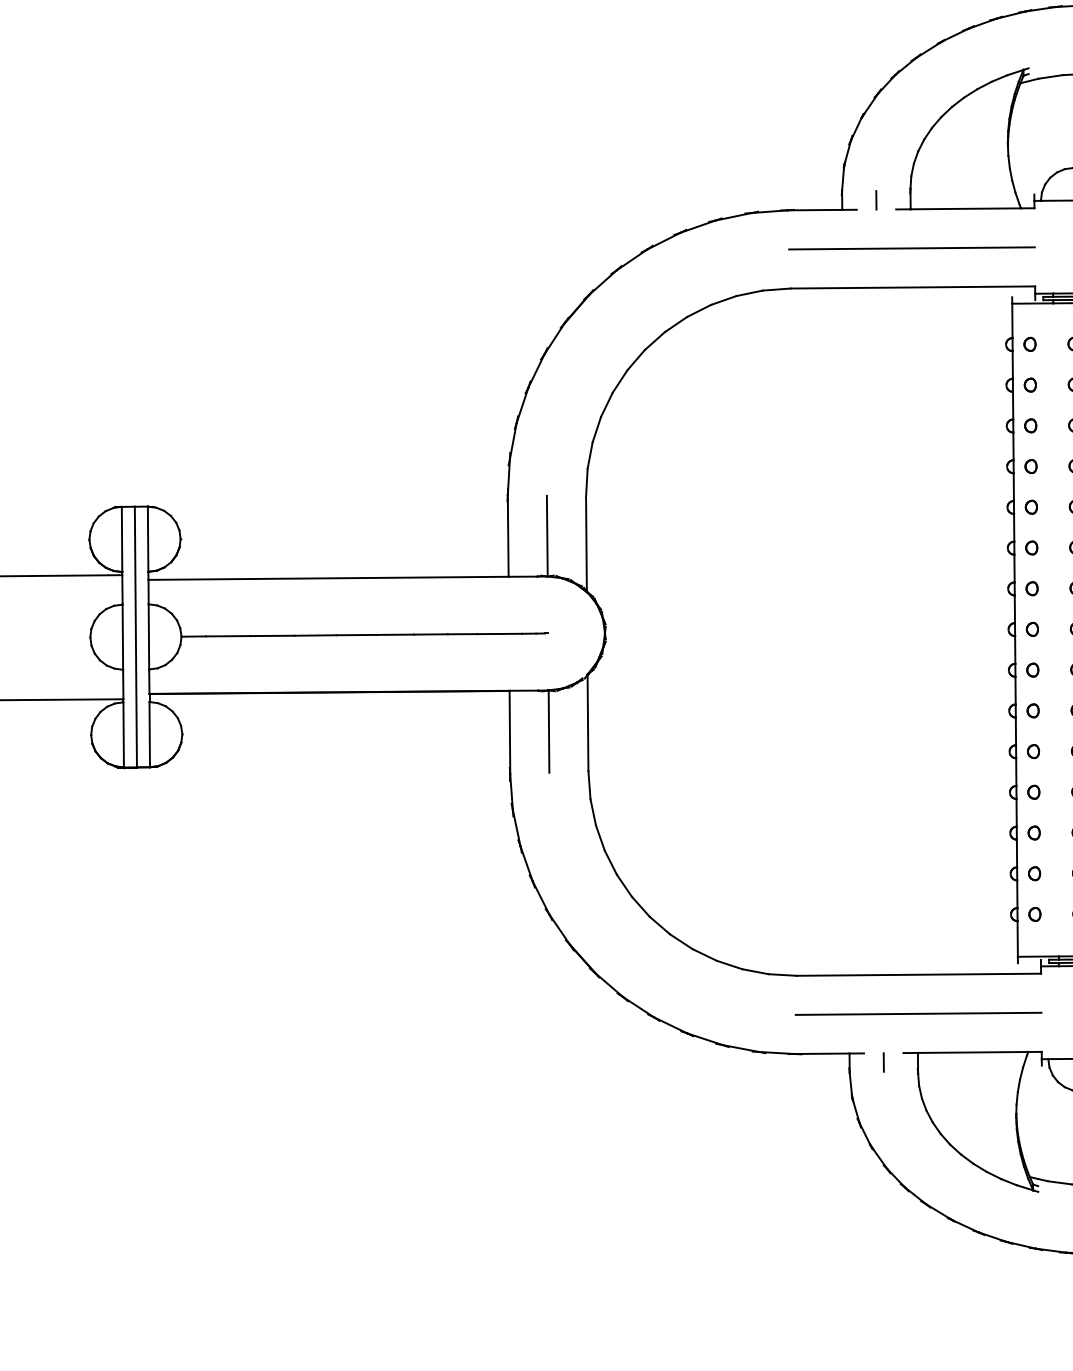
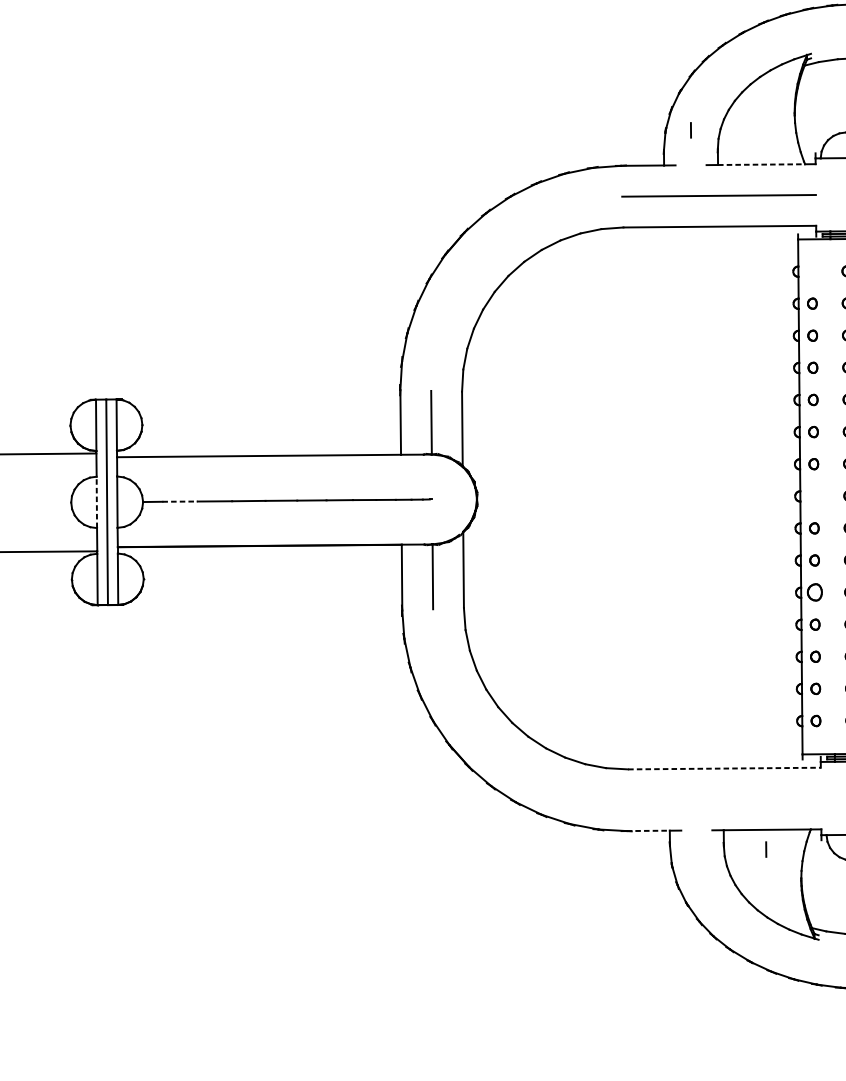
line: (876, 200) -> (691, 130), moved
line: (966, 208) -> (762, 164), solid -> dashed
part: (1029, 343) -> (811, 270), removed
part: (1031, 628) -> (813, 495), removed
line: (228, 636) -> (180, 501), solid -> dashed
line: (122, 637) -> (96, 502), solid -> dashed
part: (1033, 751) -> (814, 592), size x1.6
line: (919, 974) -> (724, 768), solid -> dashed
line: (918, 1013) -> (724, 799), removed
line: (822, 1053) -> (648, 830), solid -> dashed
line: (883, 1062) -> (765, 849), moved

